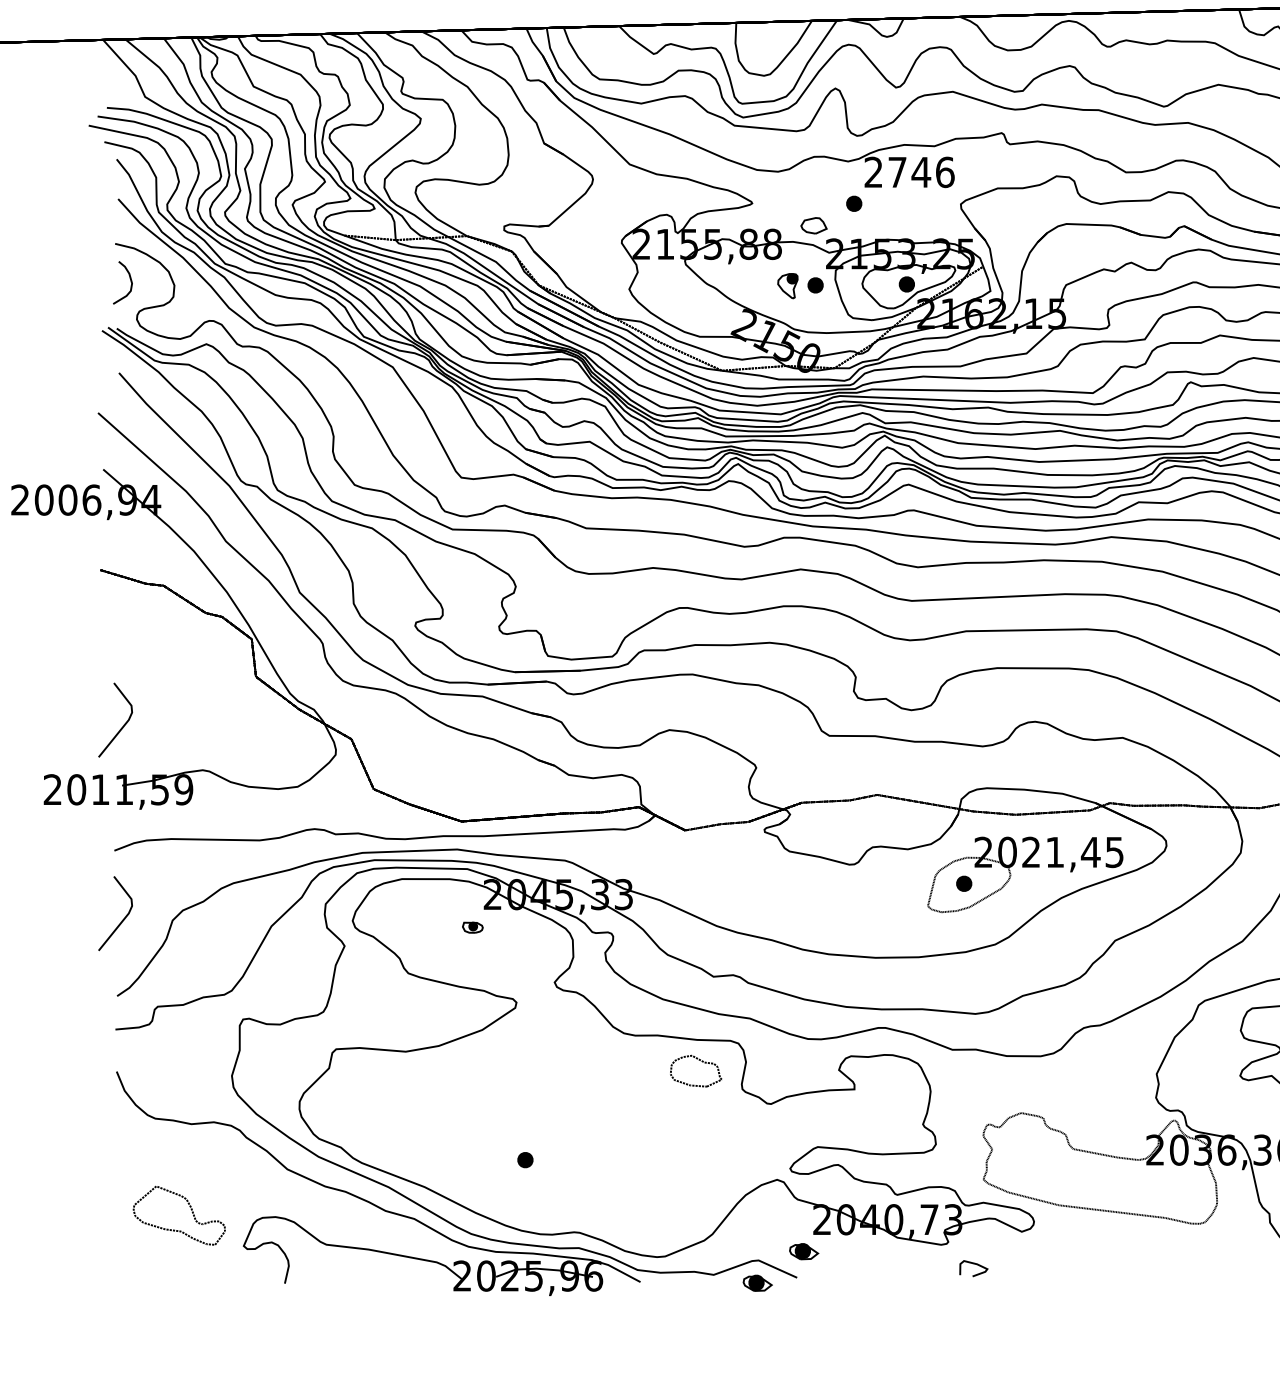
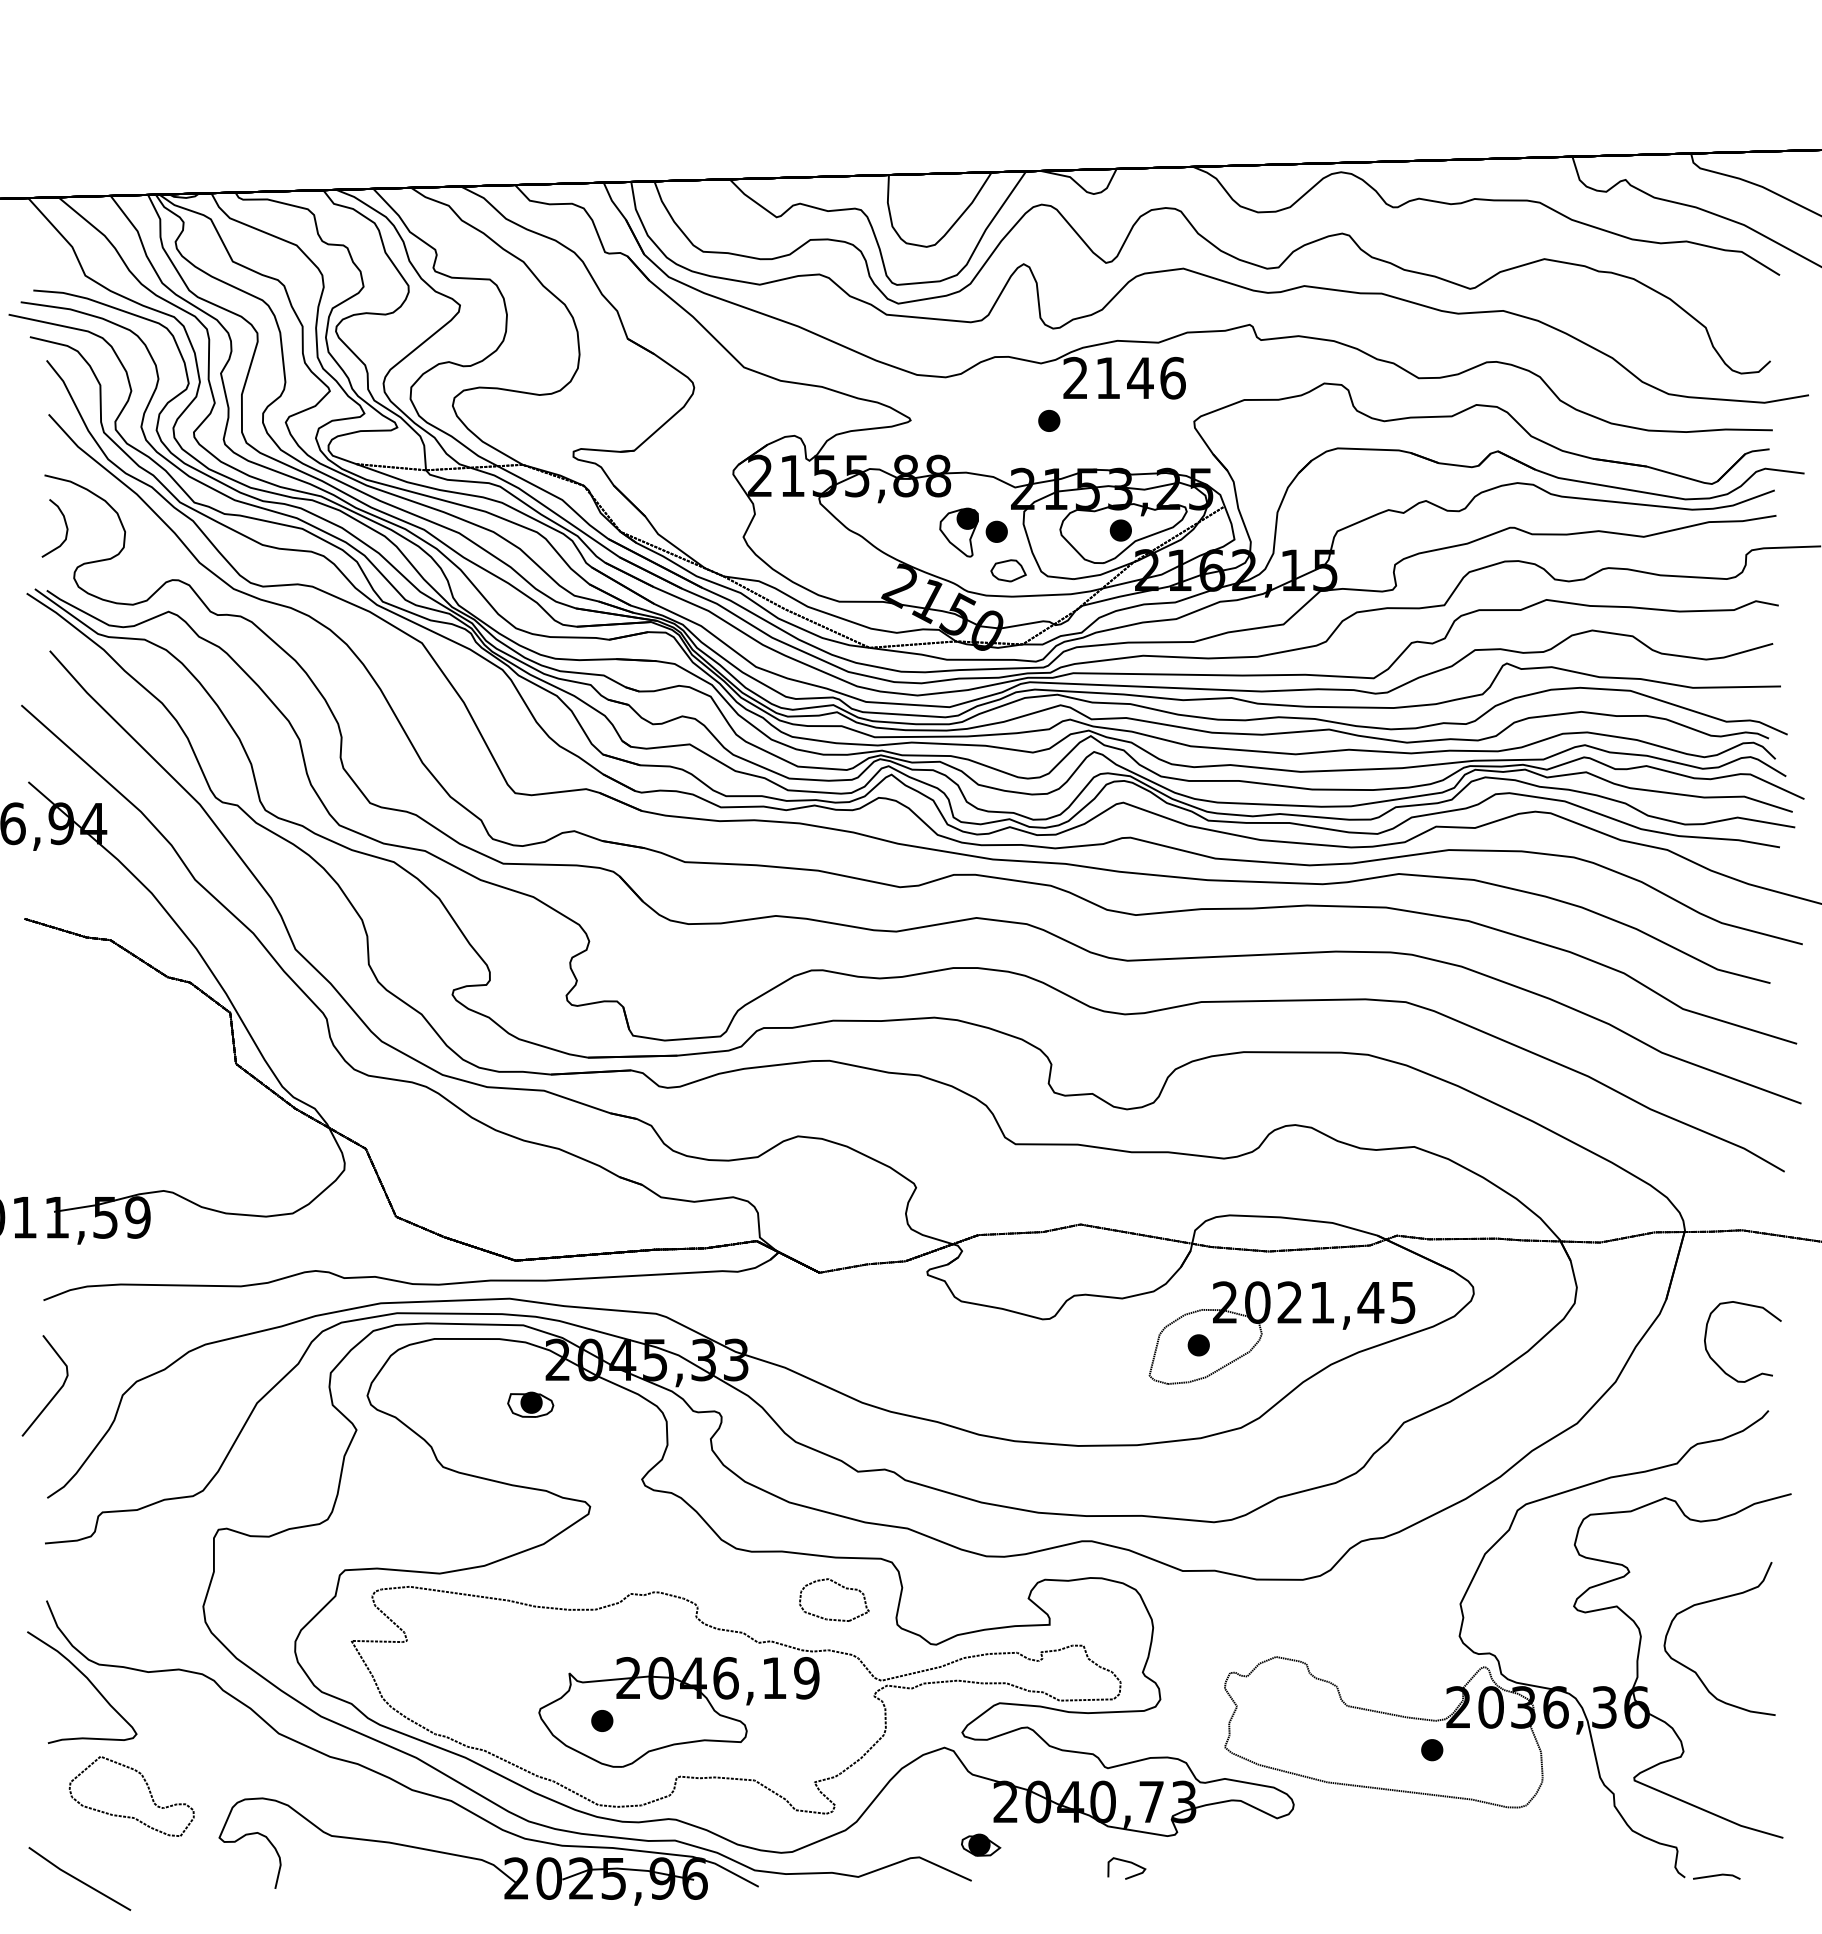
text: (897, 171) -> (1108, 377), 2746 -> 2146
part: (813, 225) -> (1008, 570), moved
part: (787, 285) -> (958, 532), size x1.43
line: (122, 726) -> (54, 1131), removed
part: (472, 927) -> (530, 1404), size x1.67
curve: (147, 1131) -> (88, 1681), added
part: (624, 1145) -> (736, 1700), added
part: (1136, 1181) -> (1432, 1750), added
curve: (973, 1264) -> (1126, 1862), moved
line: (140, 1275) -> (78, 1878), added
part: (758, 1282) -> (918, 1887), removed

